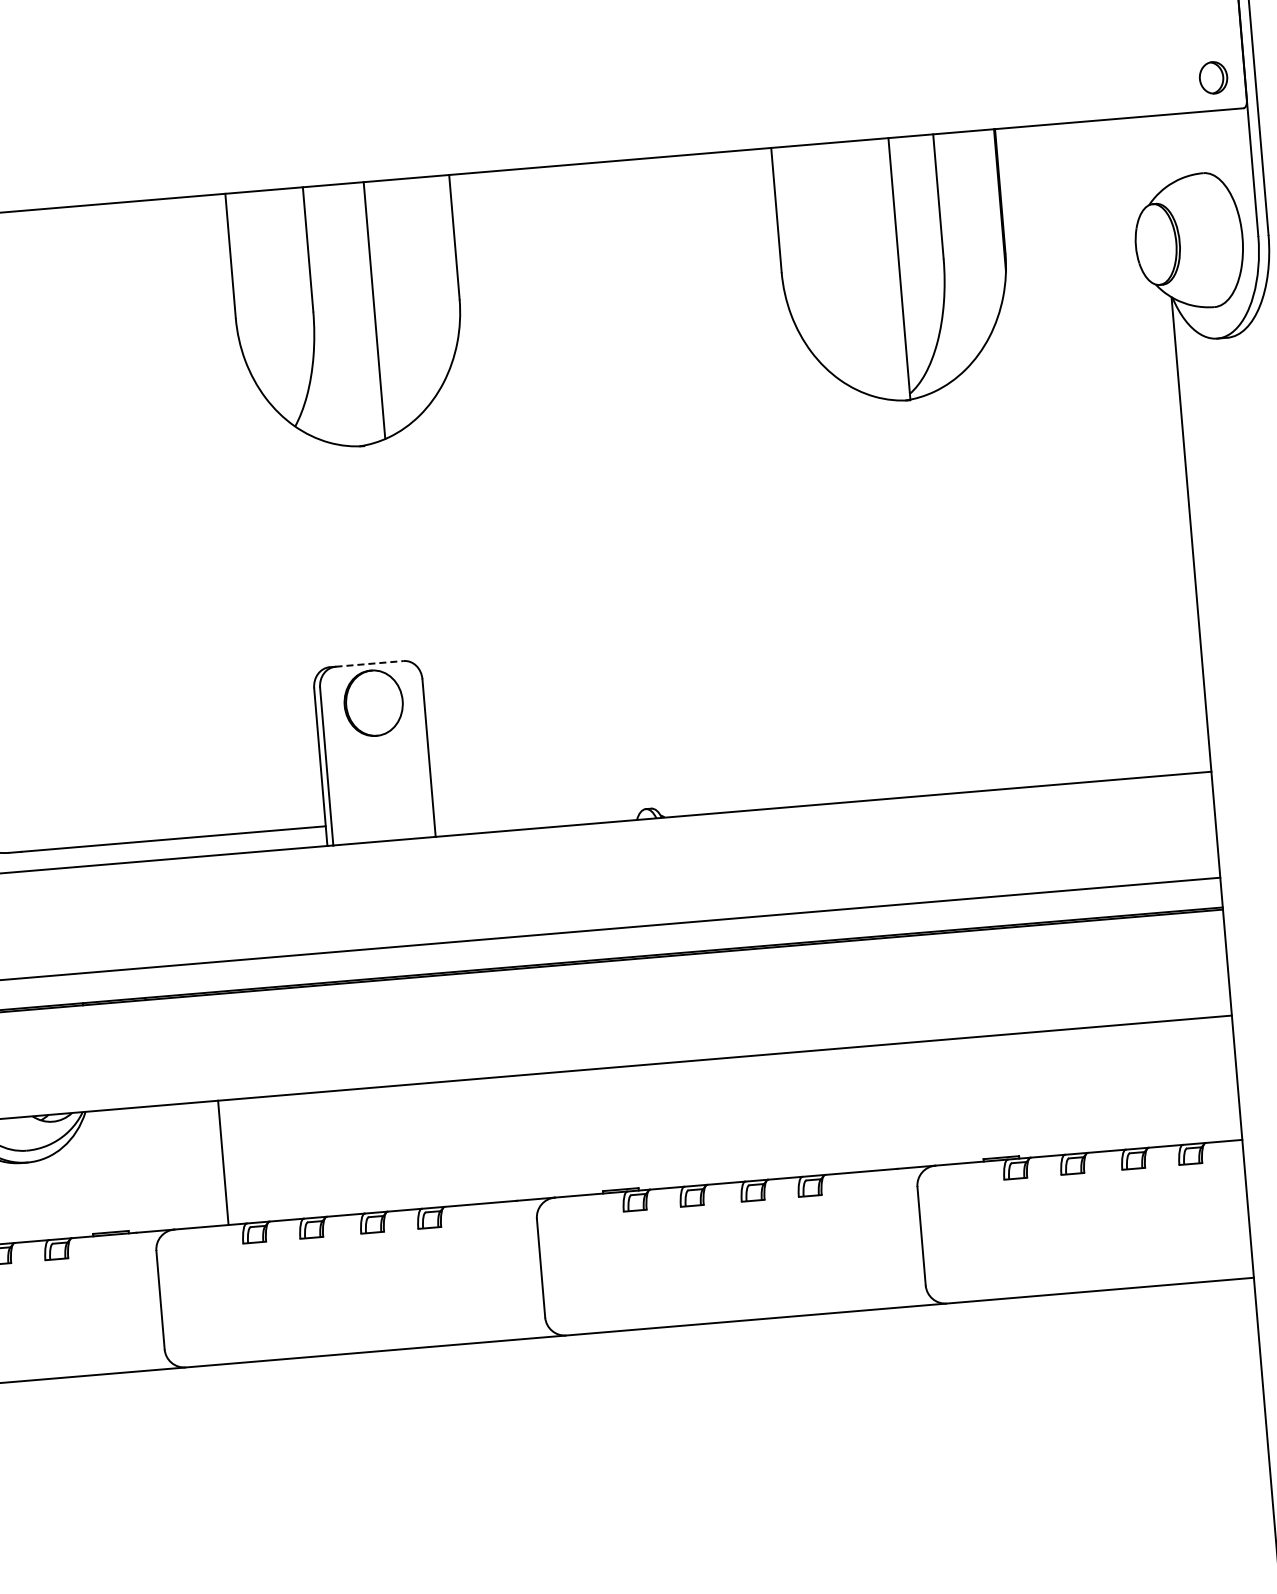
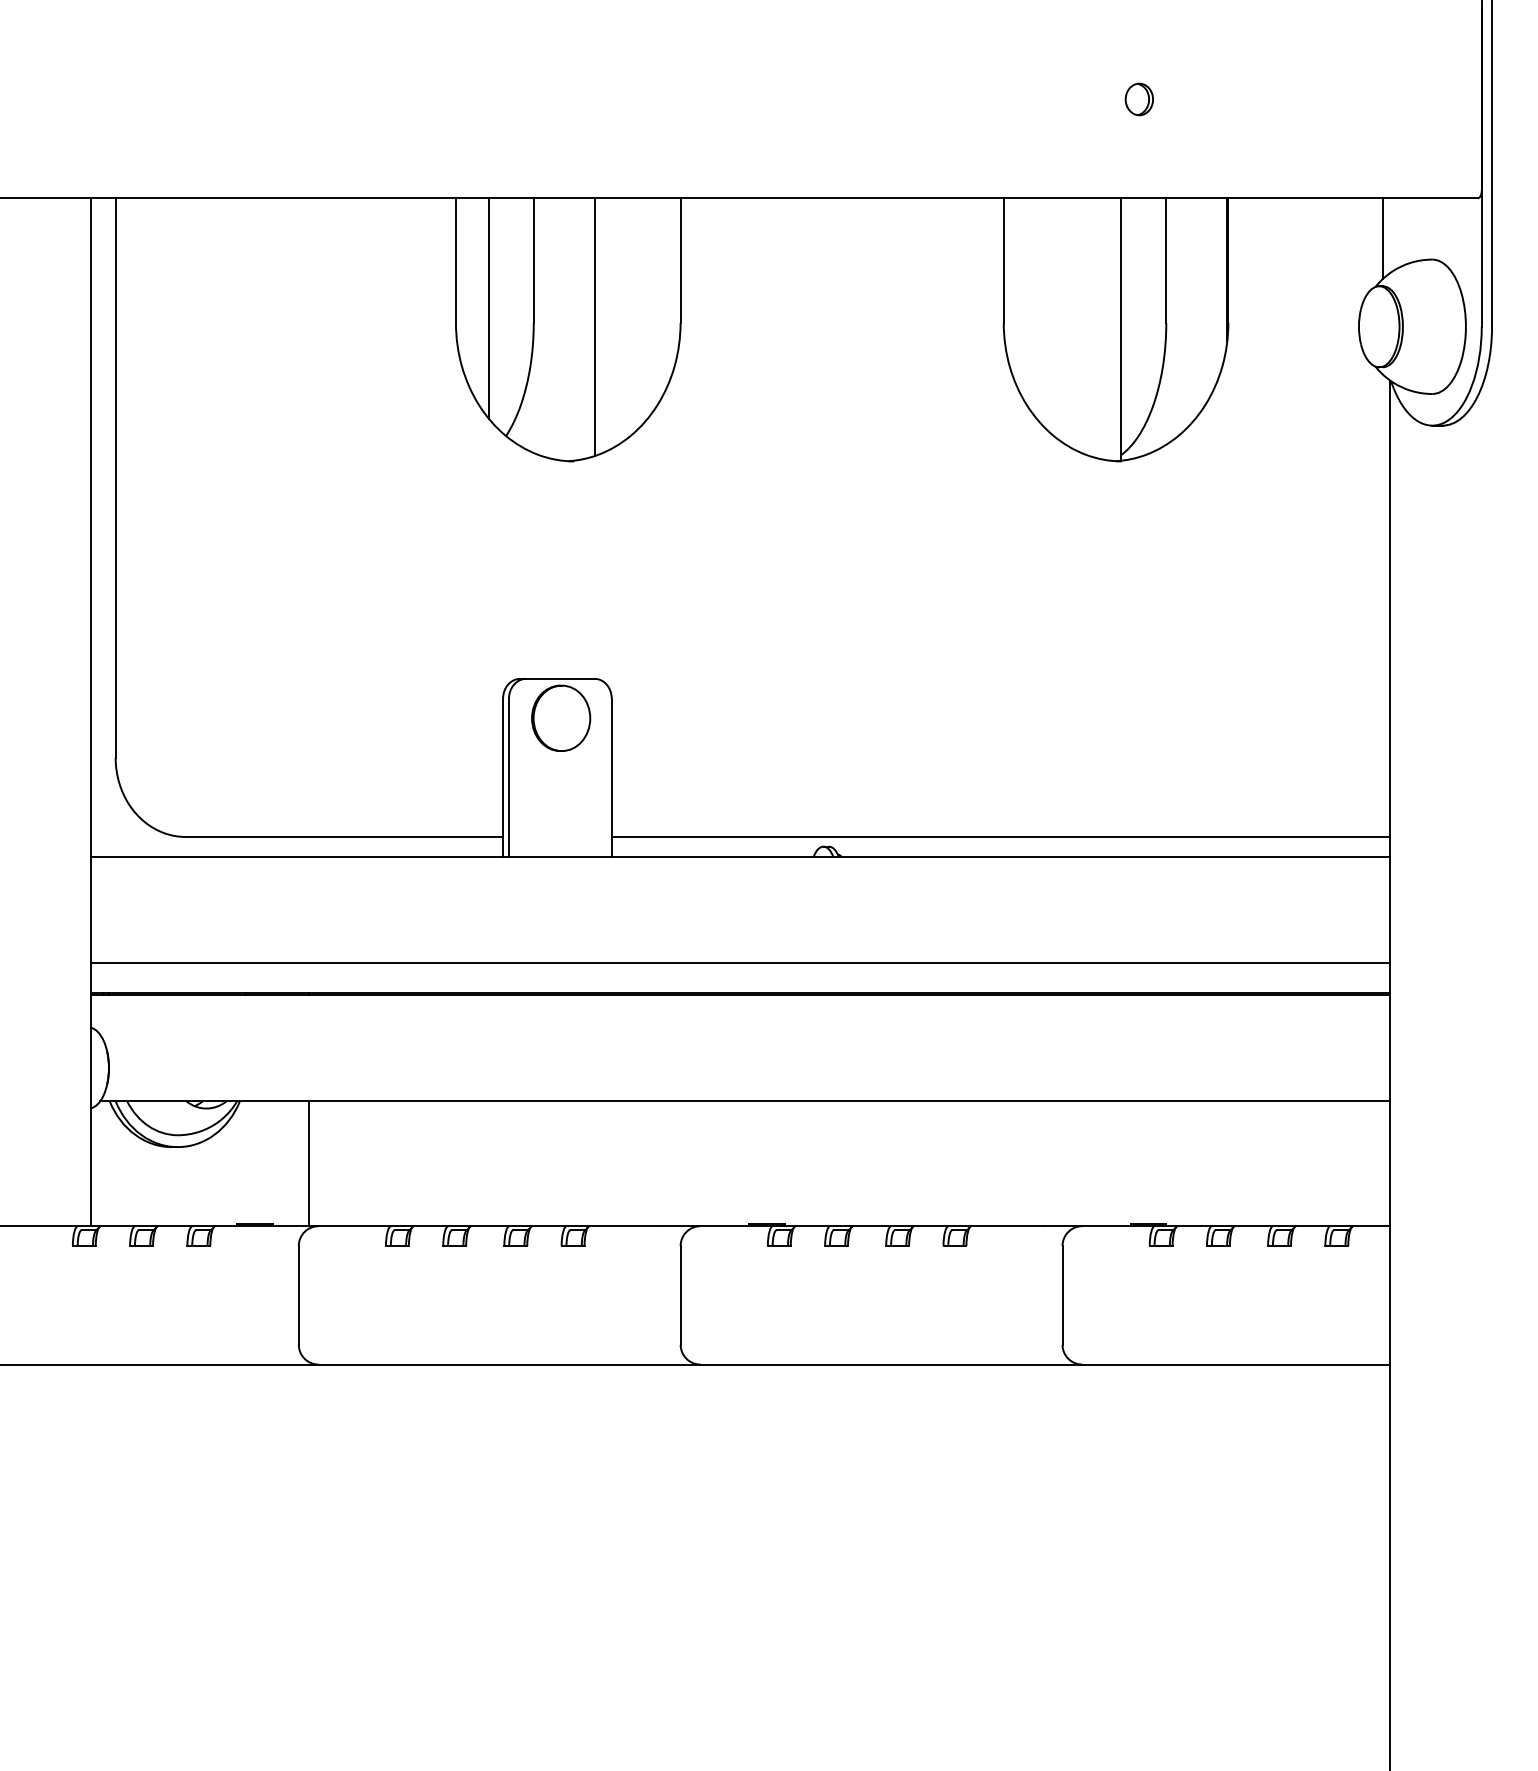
part: (1212, 77) -> (1138, 99), moved
line: (1152, 156) -> (1382, 238), added
line: (267, 300) -> (488, 308), added
line: (369, 663) -> (560, 678), dashed -> solid
line: (821, 784) -> (1000, 836), added
line: (222, 1162) -> (308, 1163), moved

